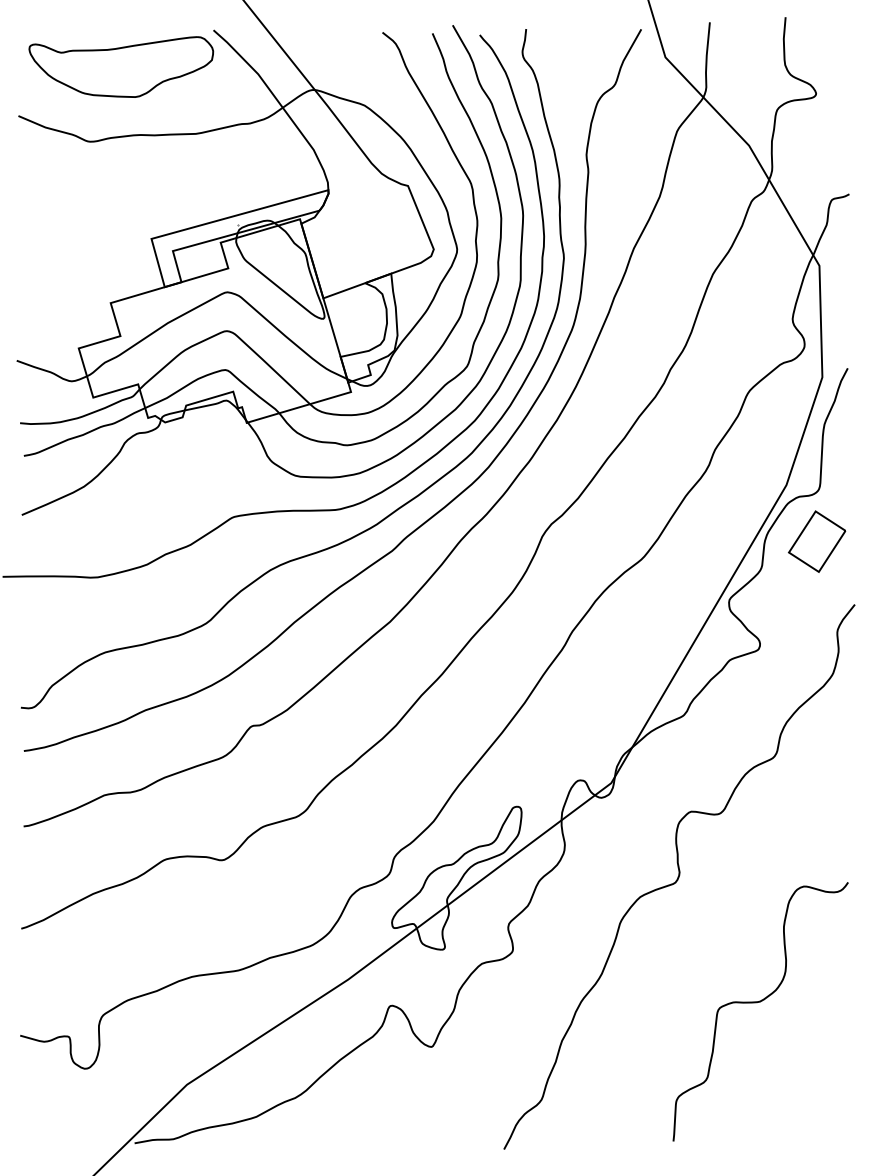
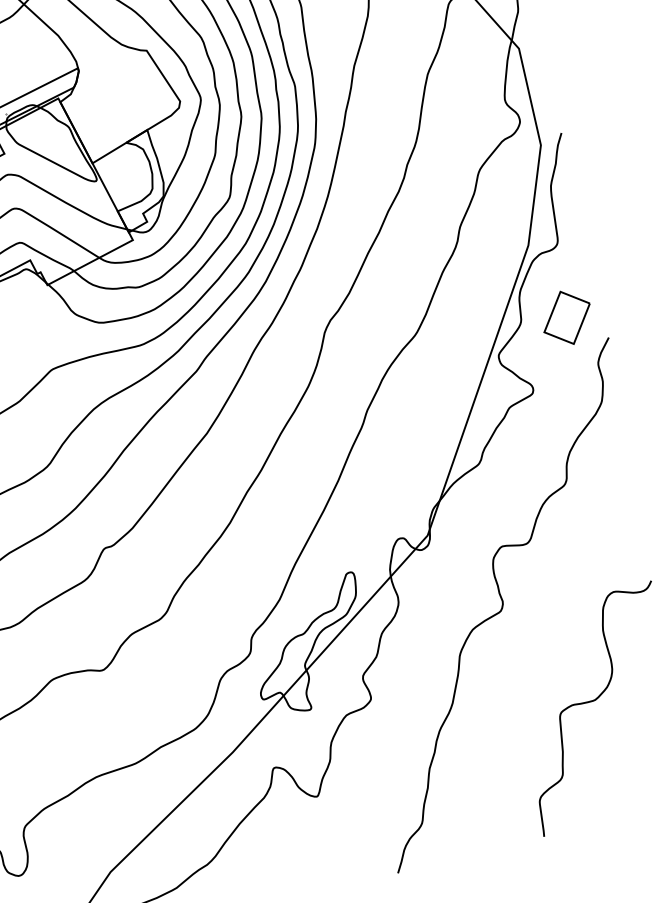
part: (816, 541) -> (566, 317), moved

